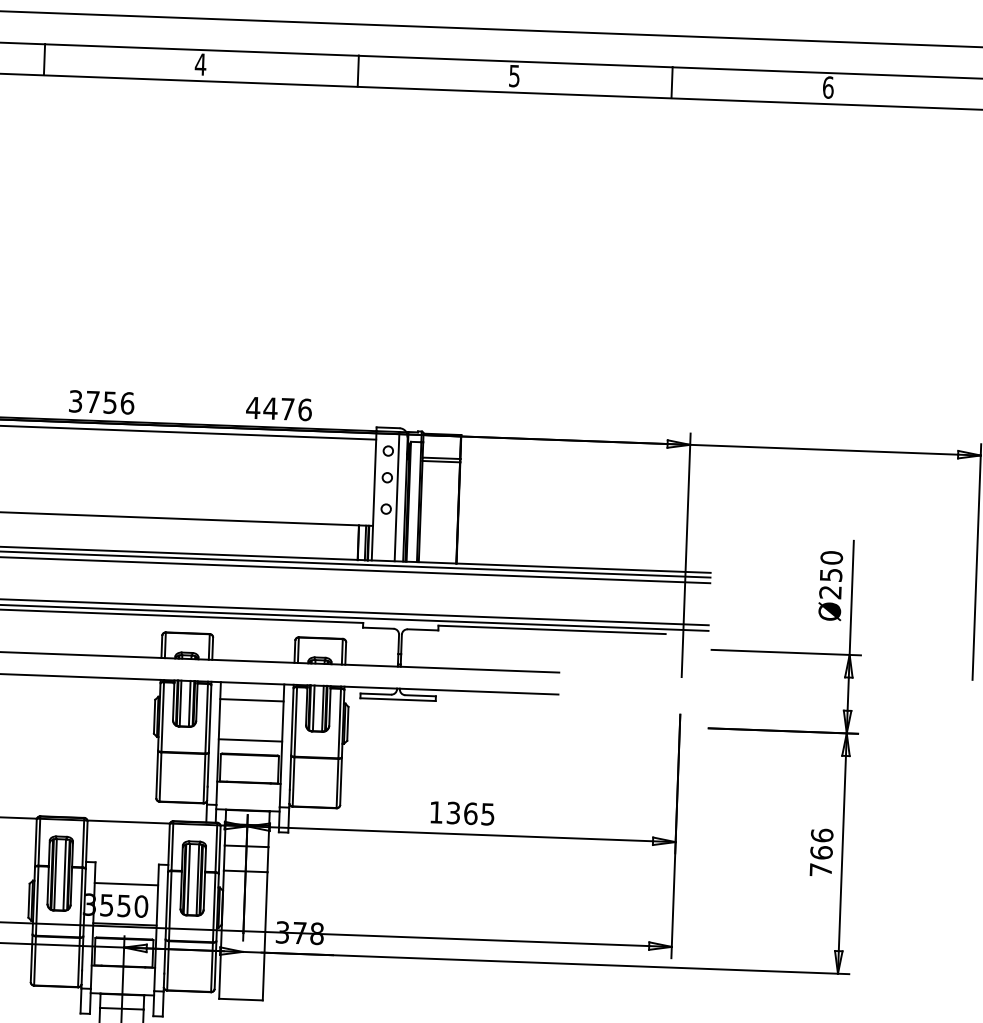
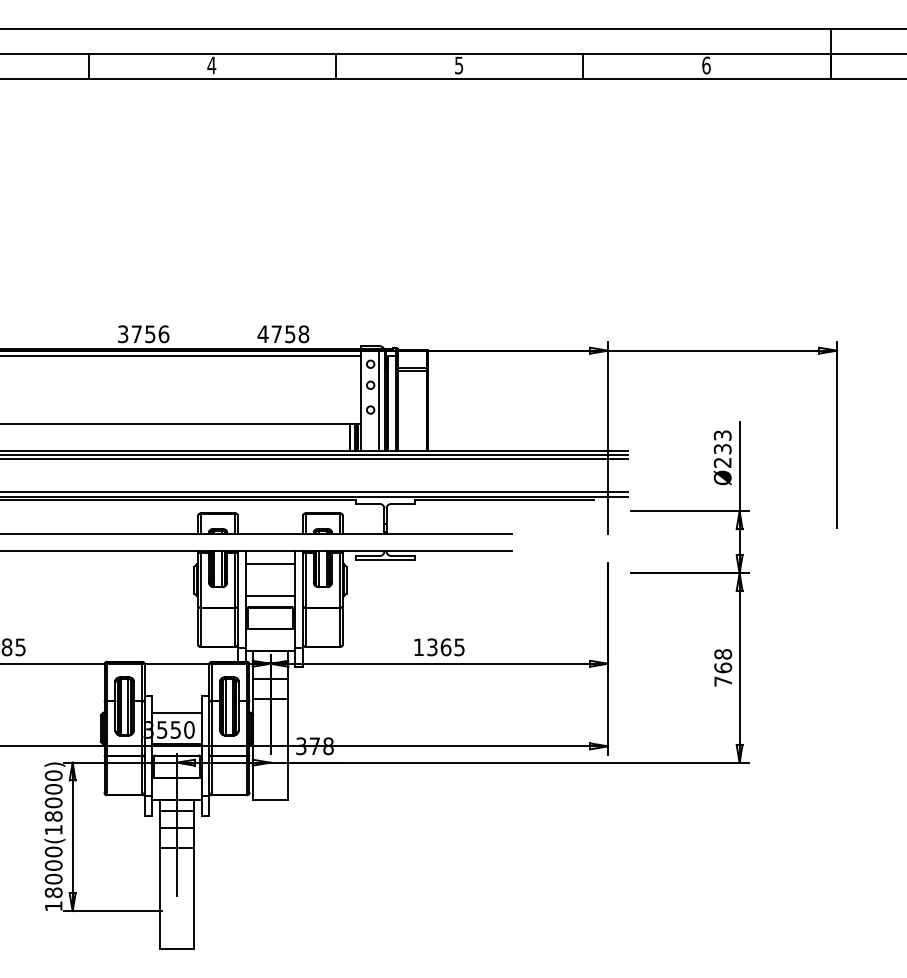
text: (288, 409) -> (290, 334), 4476 -> 4758
text: (831, 565) -> (722, 441), Ø250 -> Ø233
text: (821, 835) -> (722, 654), 766 -> 768

